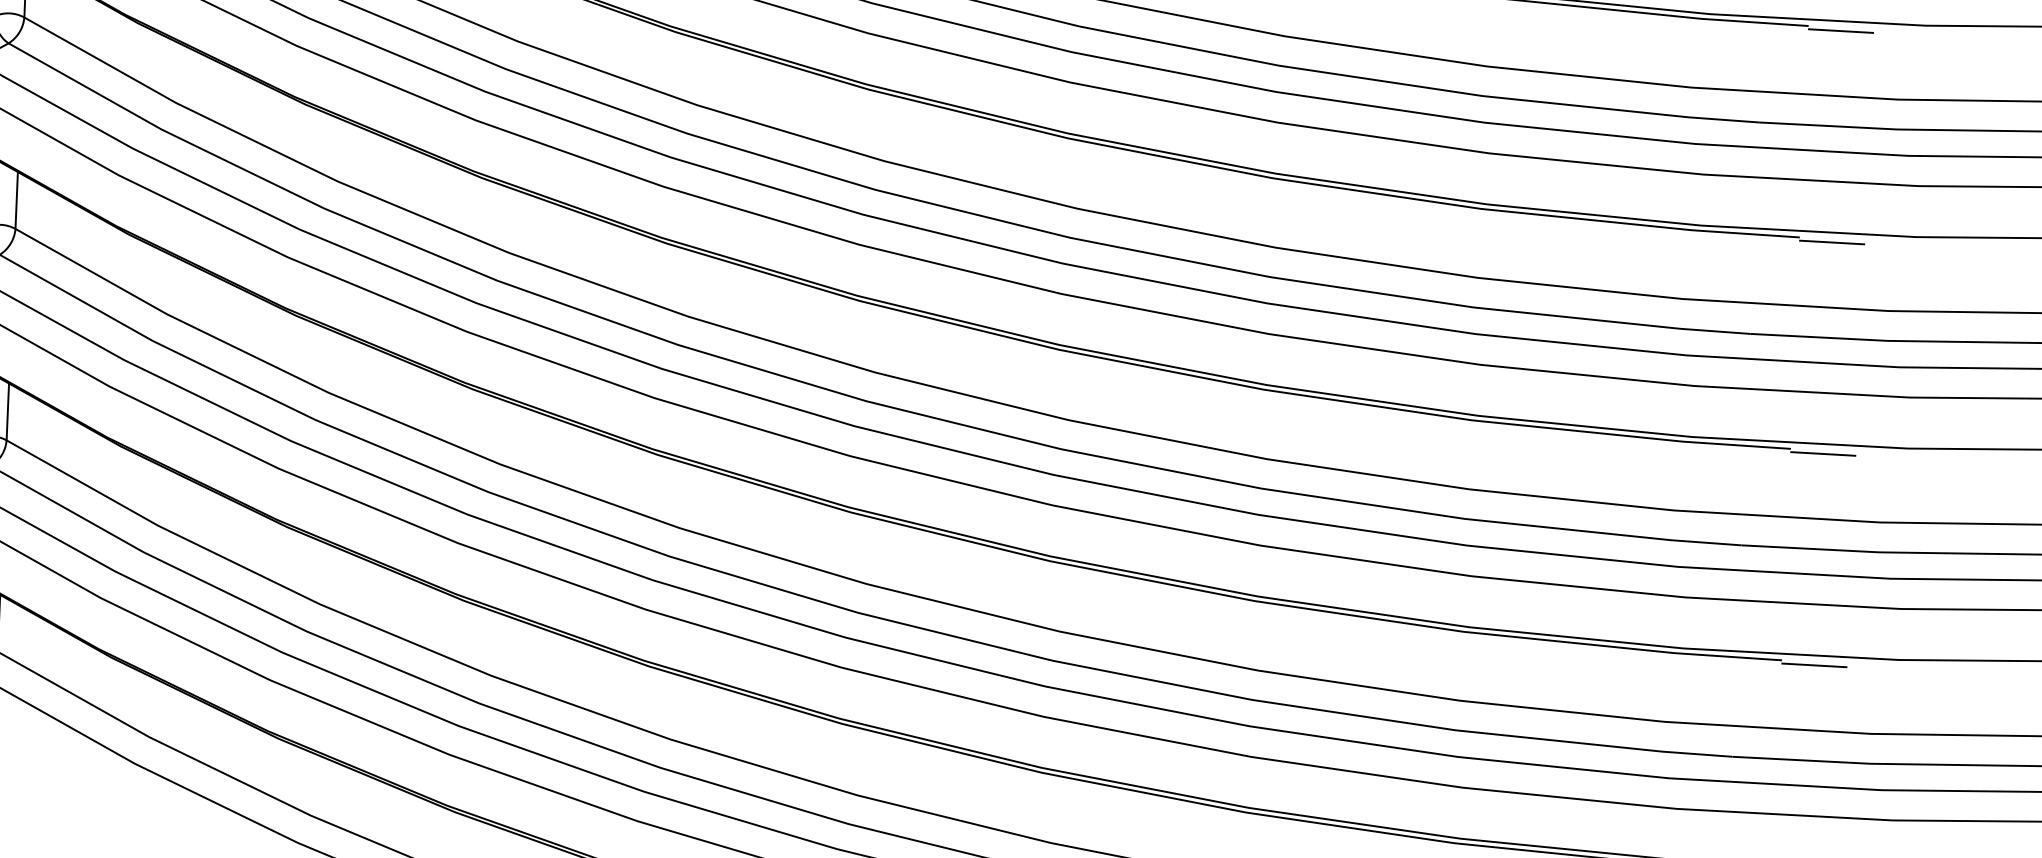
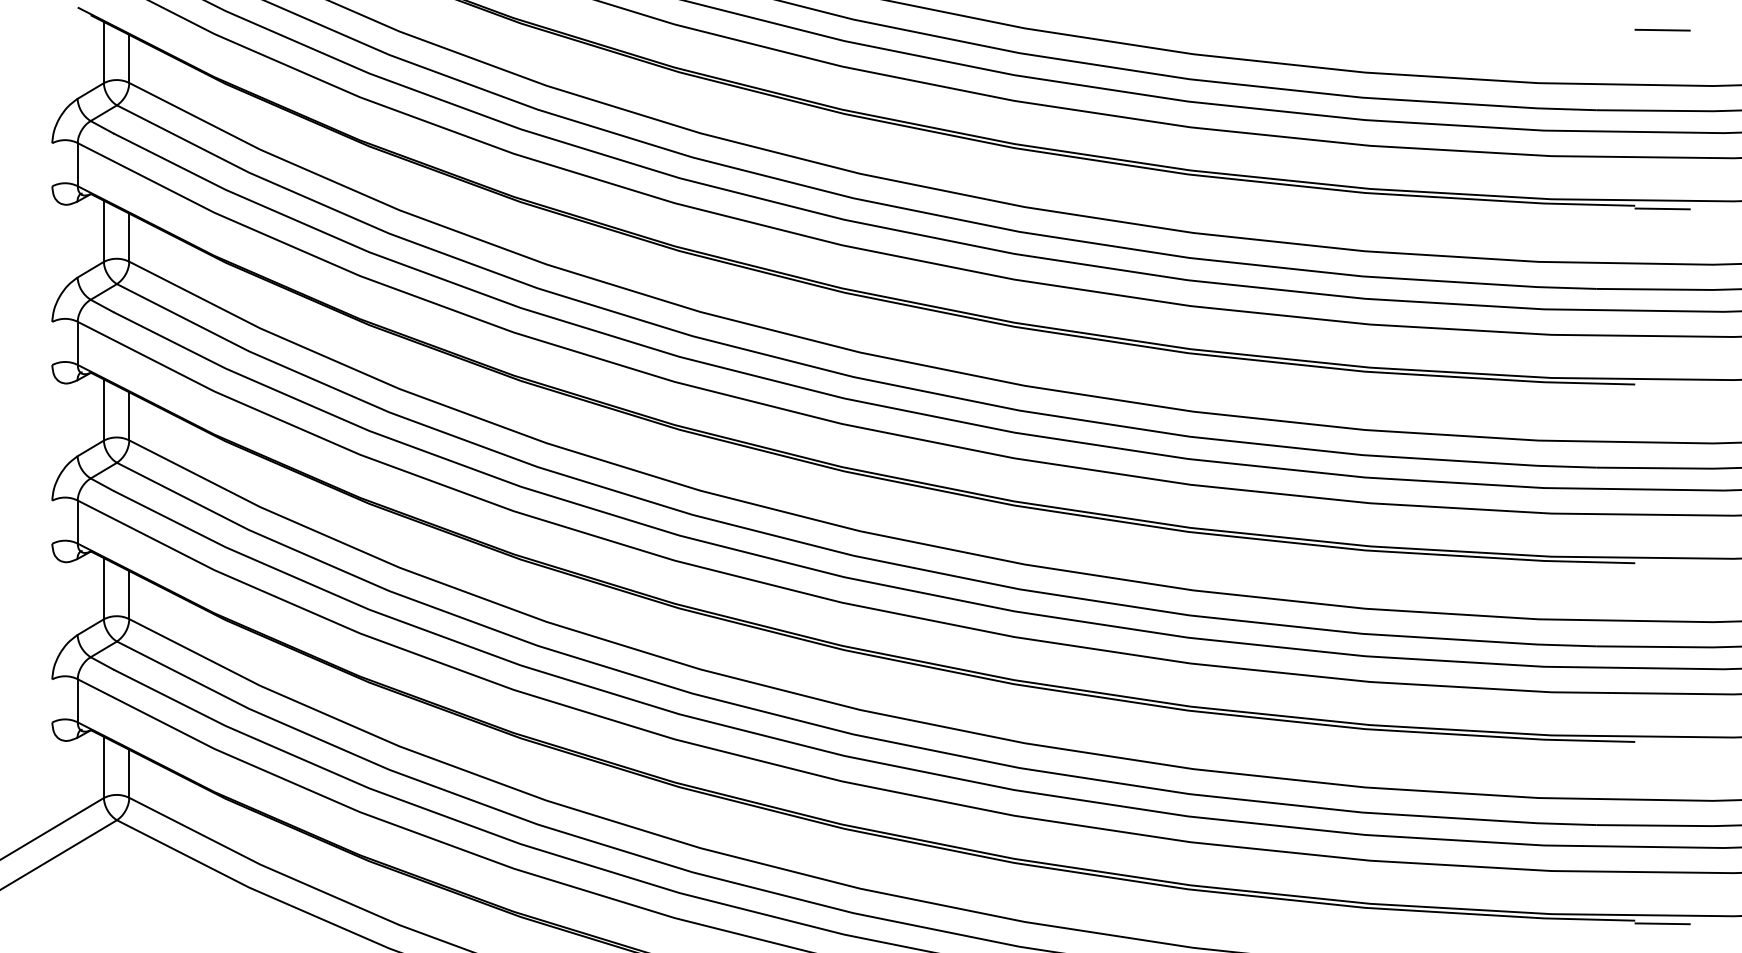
line: (1831, 242) -> (1662, 387), removed
line: (1823, 452) -> (1662, 565), removed
line: (1814, 664) -> (1662, 744), removed

